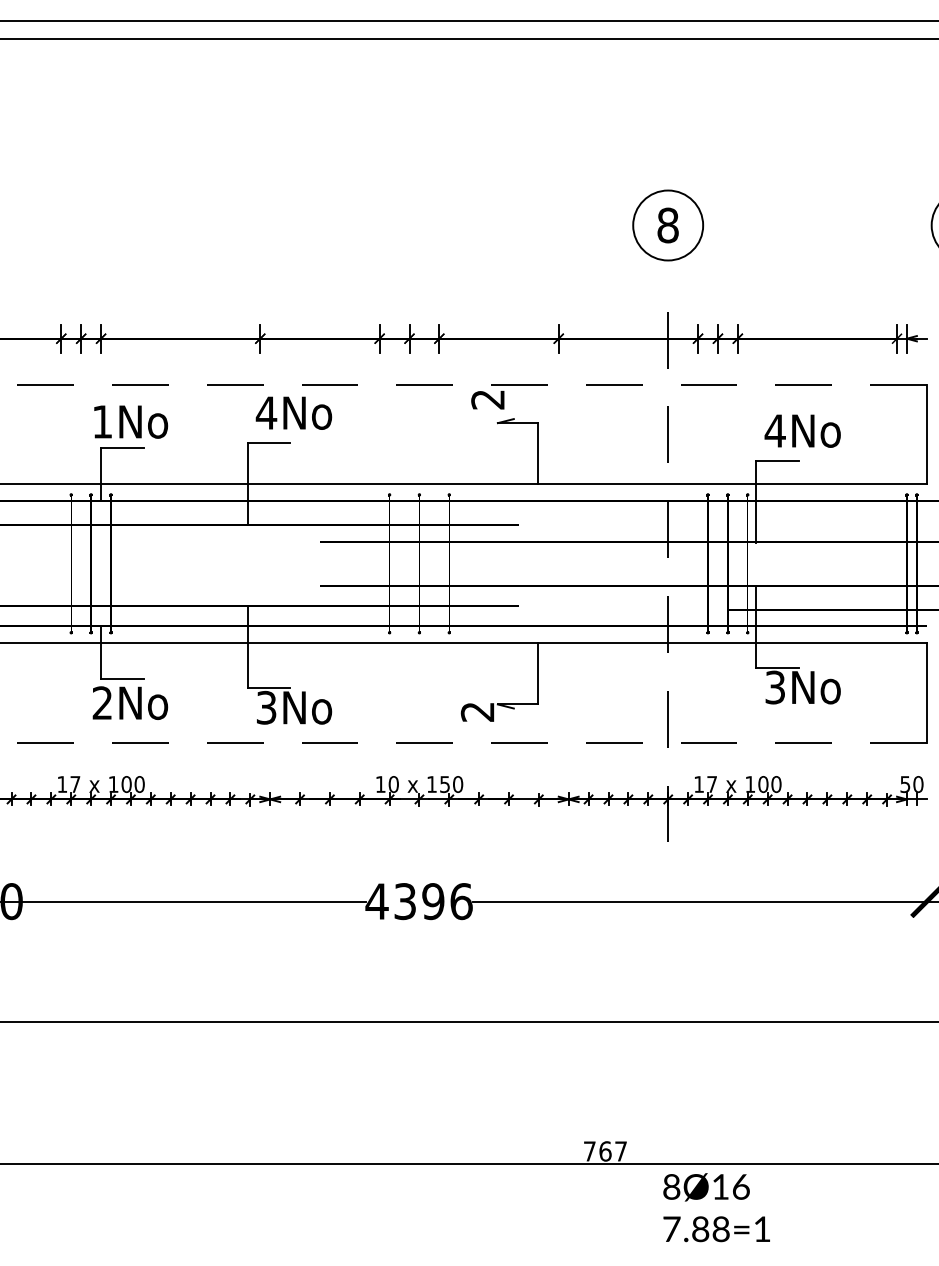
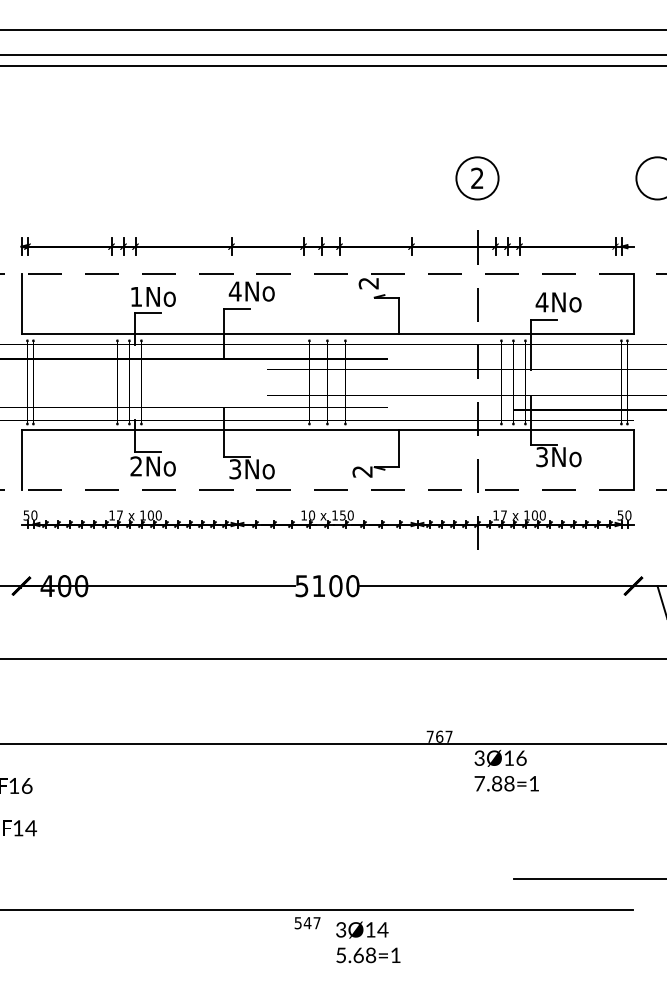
text: (668, 225) -> (477, 178), 8 -> 2
text: (417, 902) -> (326, 586), 4396 -> 5100
text: (671, 1187) -> (479, 758), 8Ø16 -> 3Ø16

